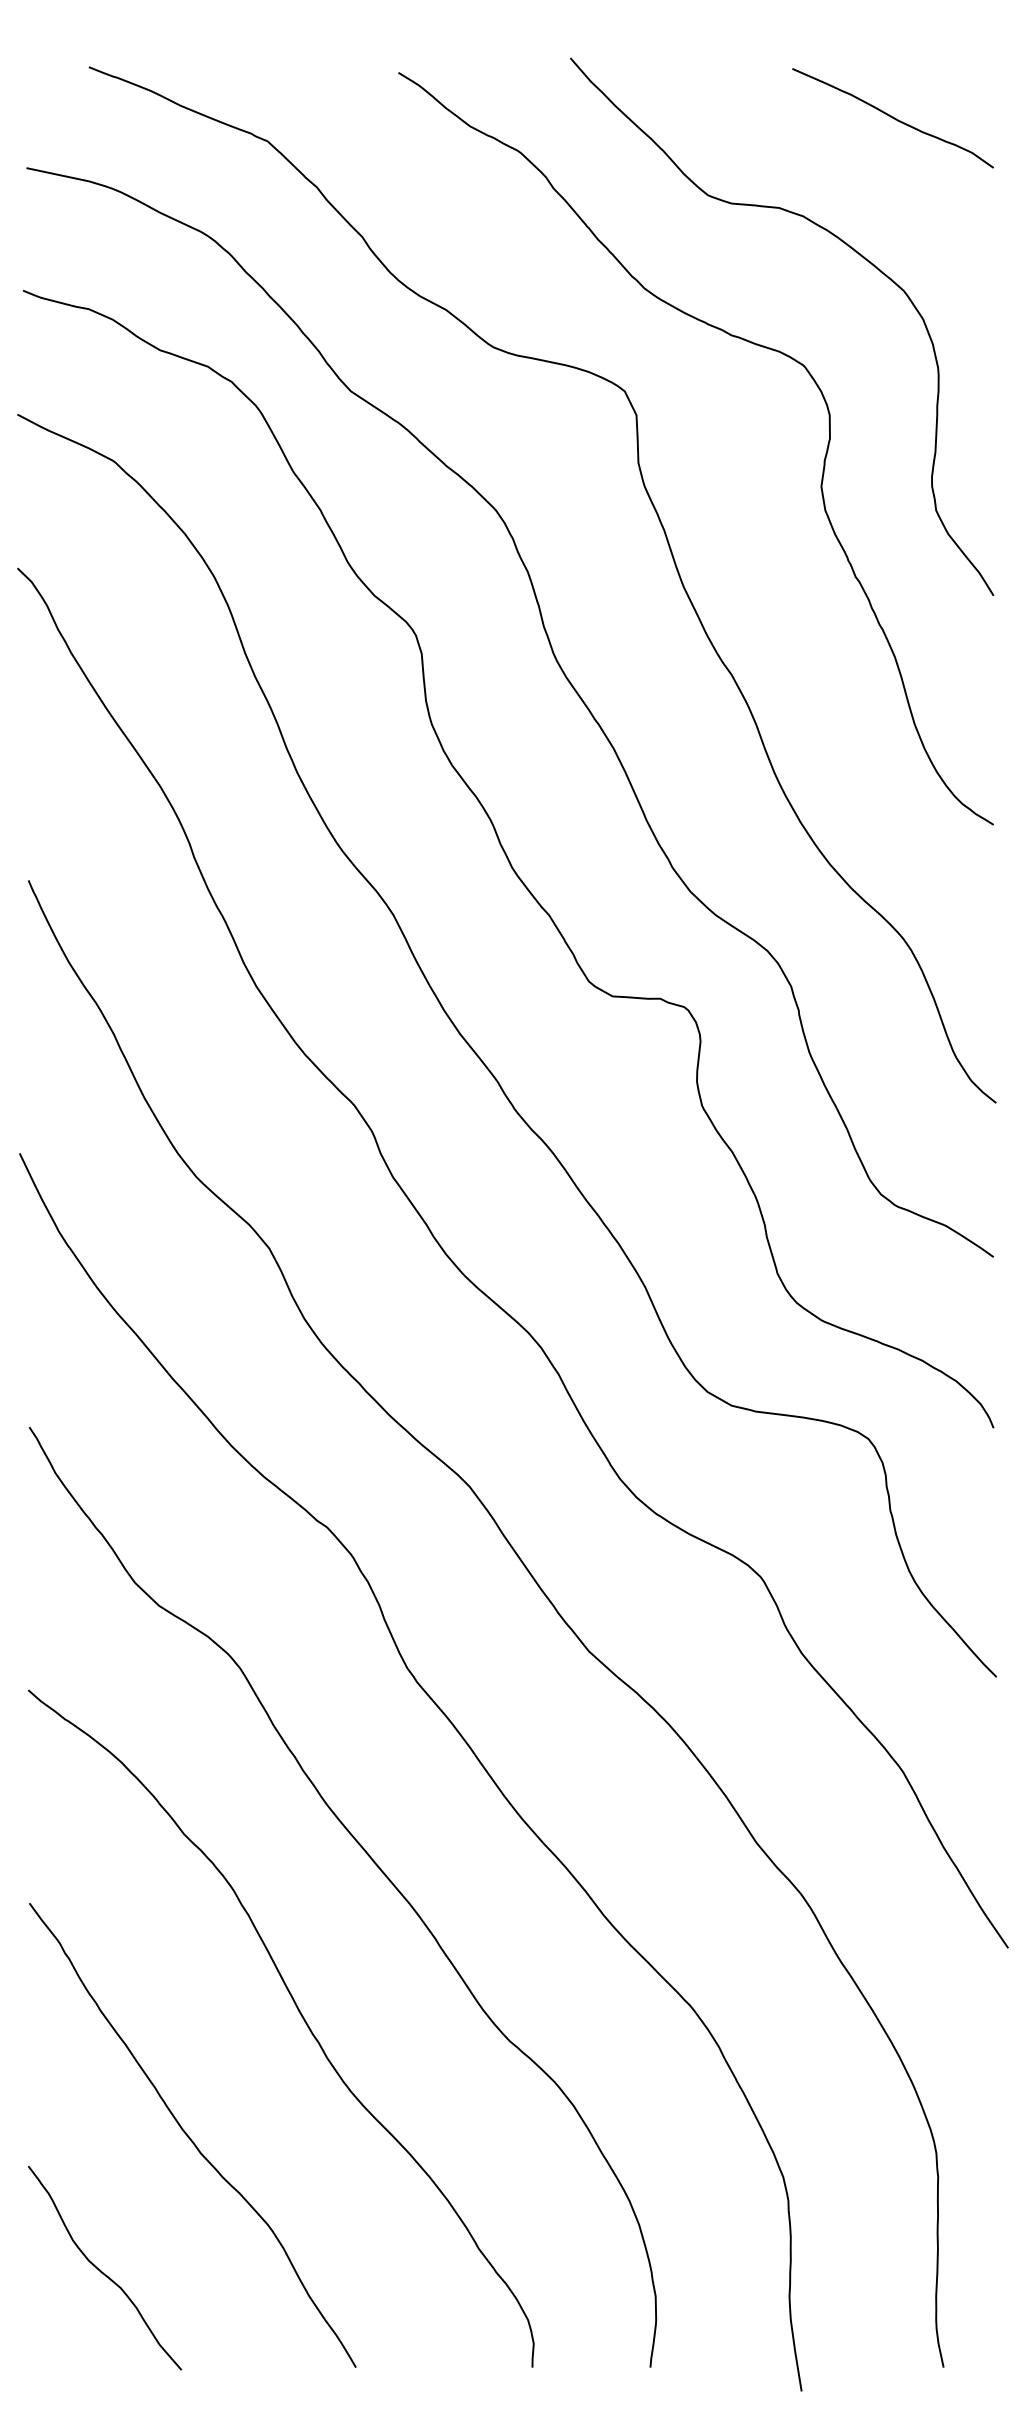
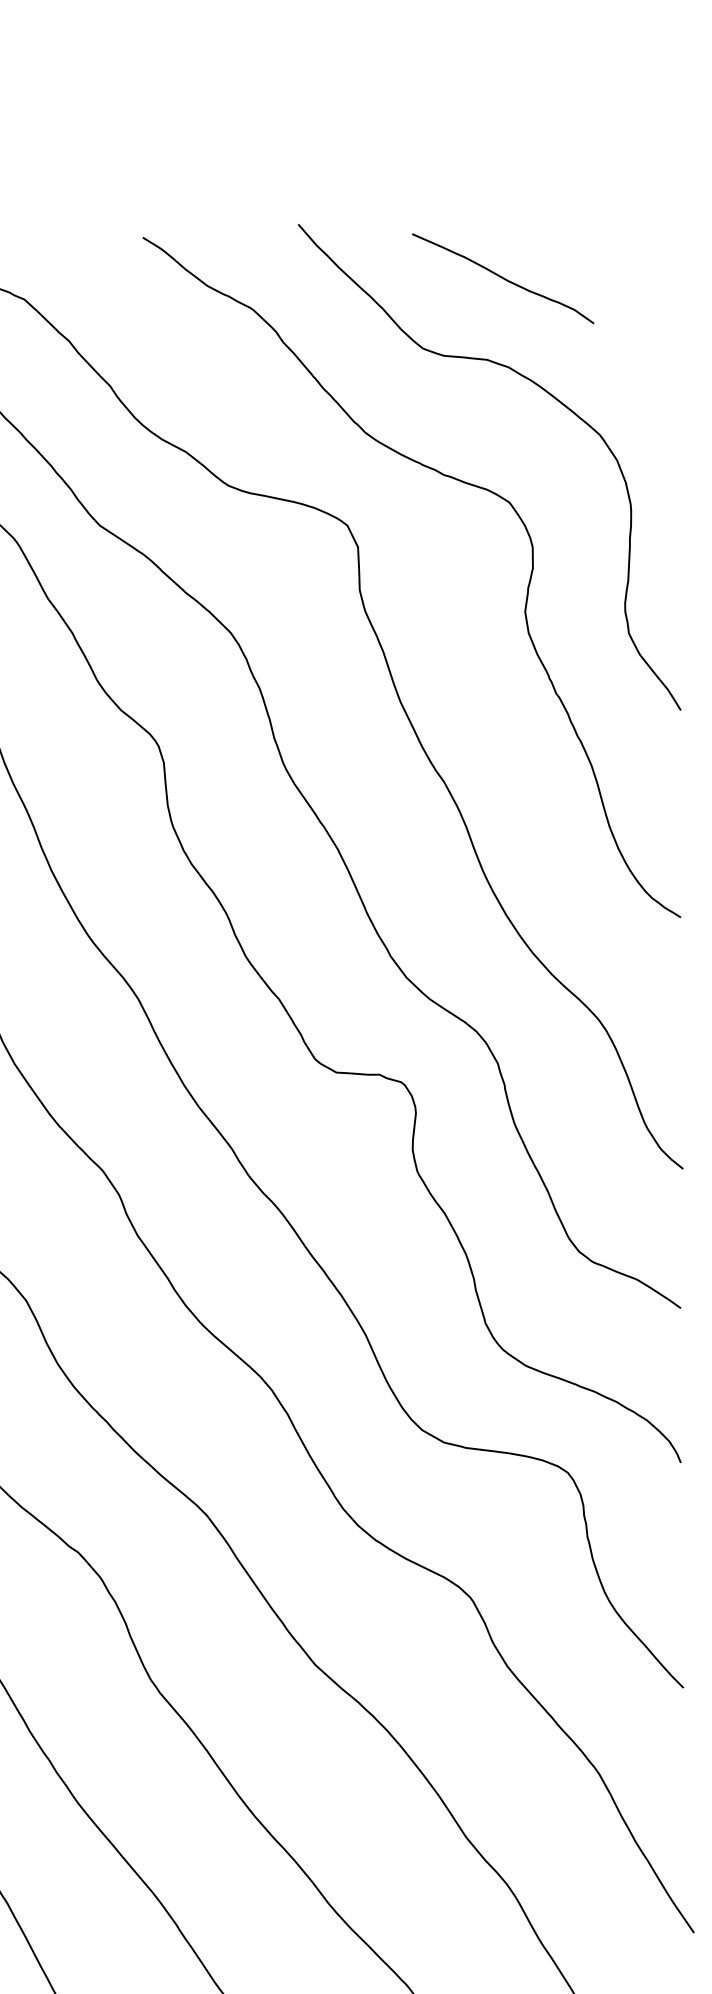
curve: (892, 118) -> (502, 278), moved

